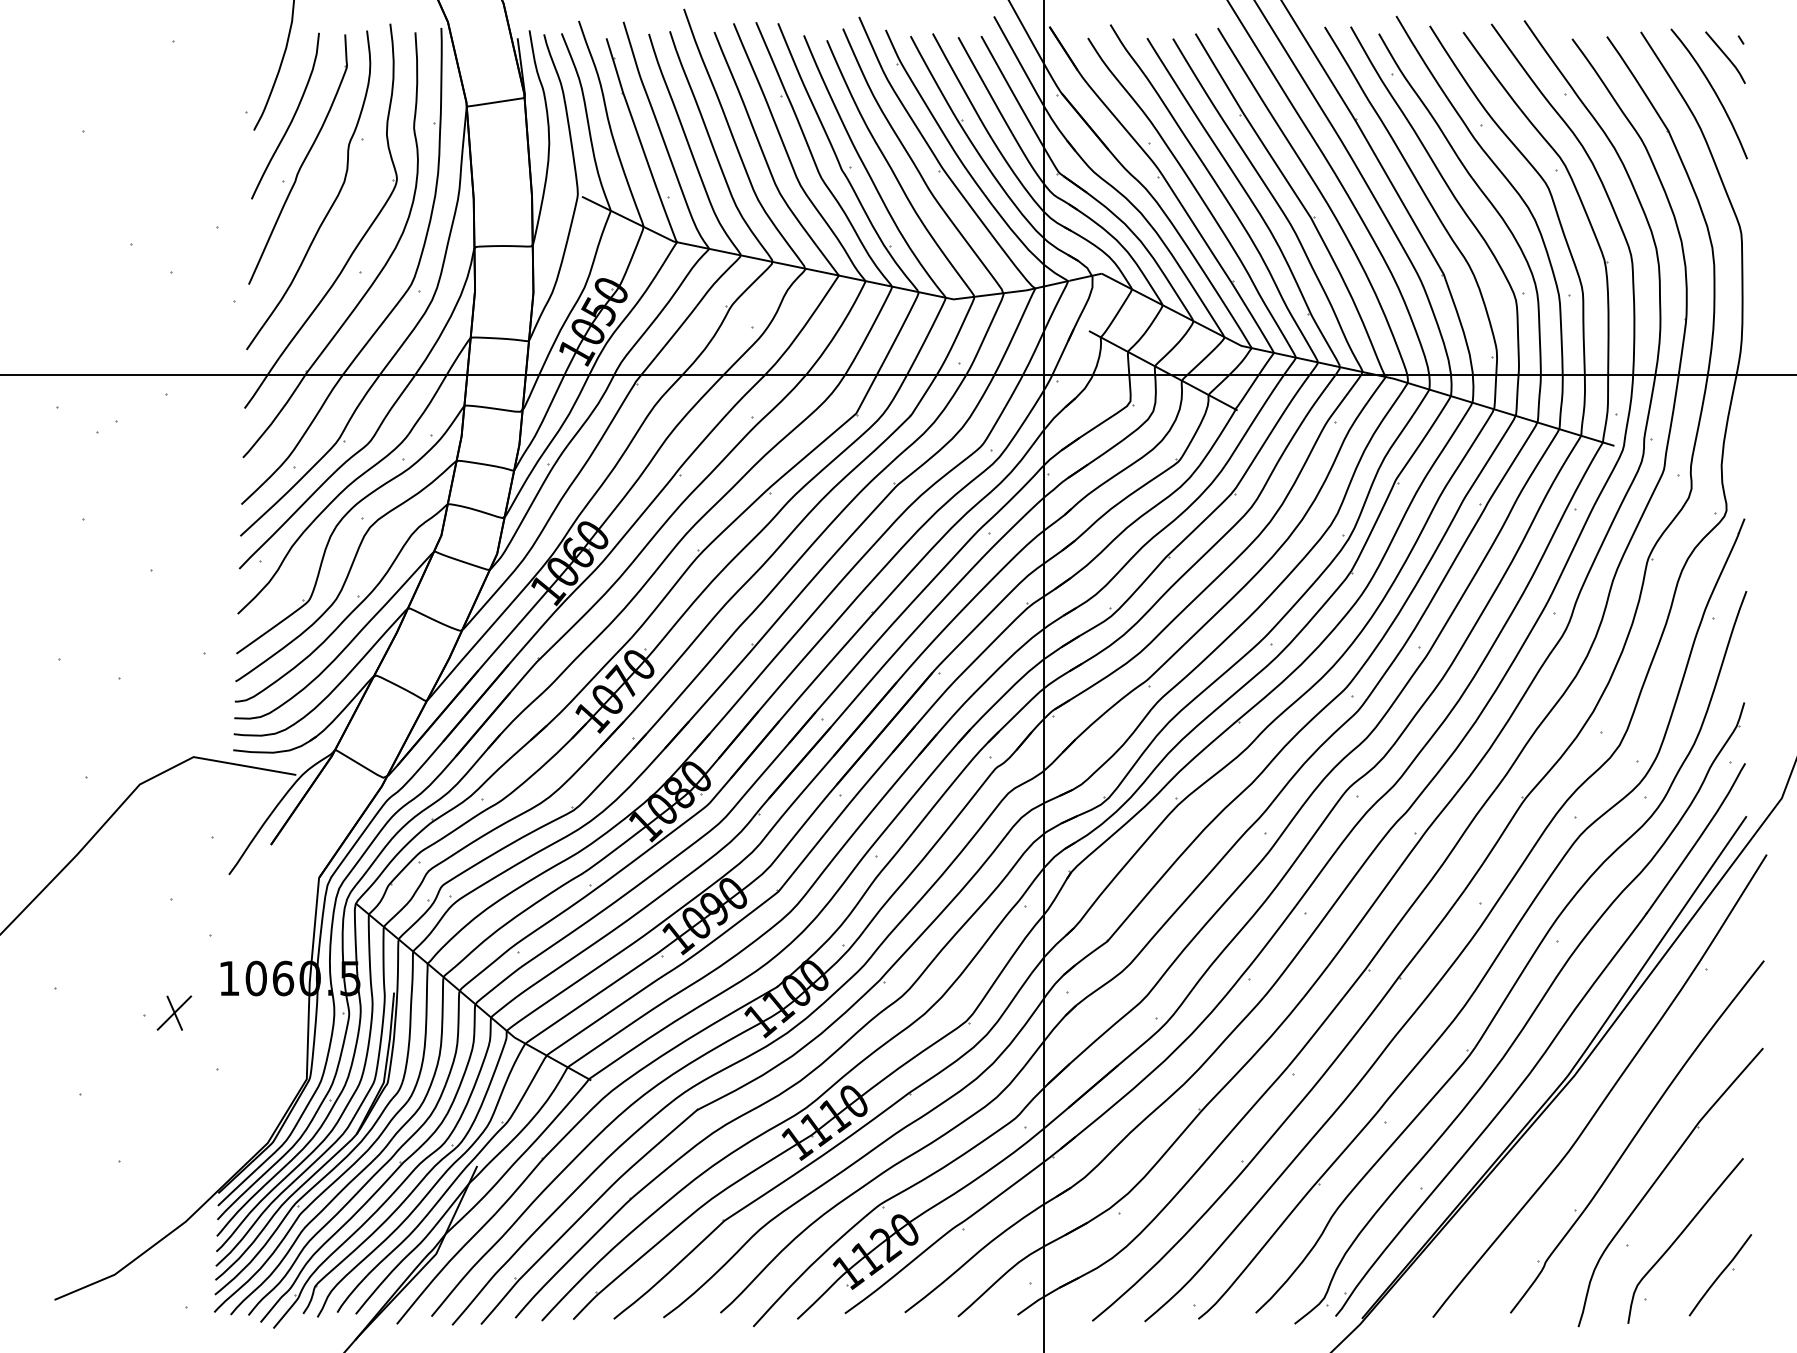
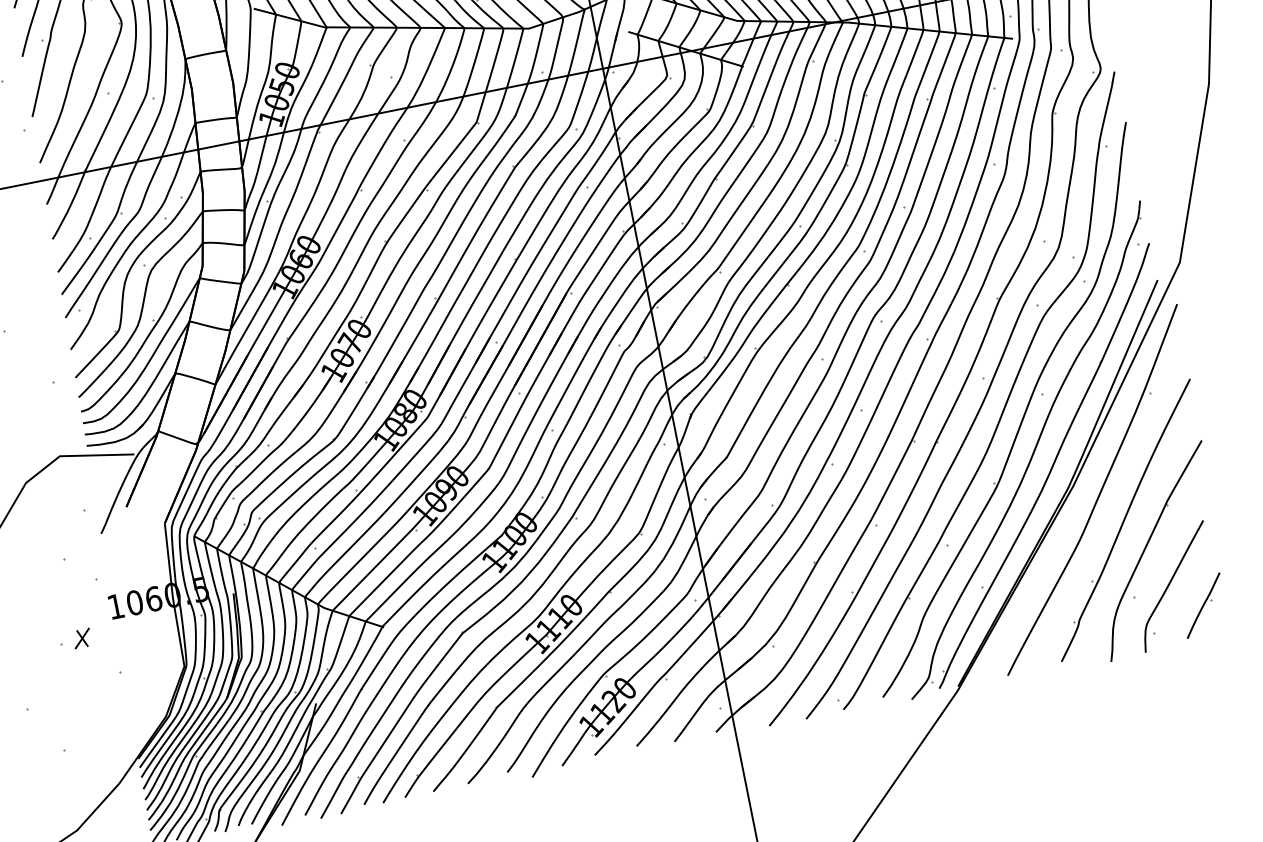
part: (174, 1012) -> (82, 638), size x0.7

